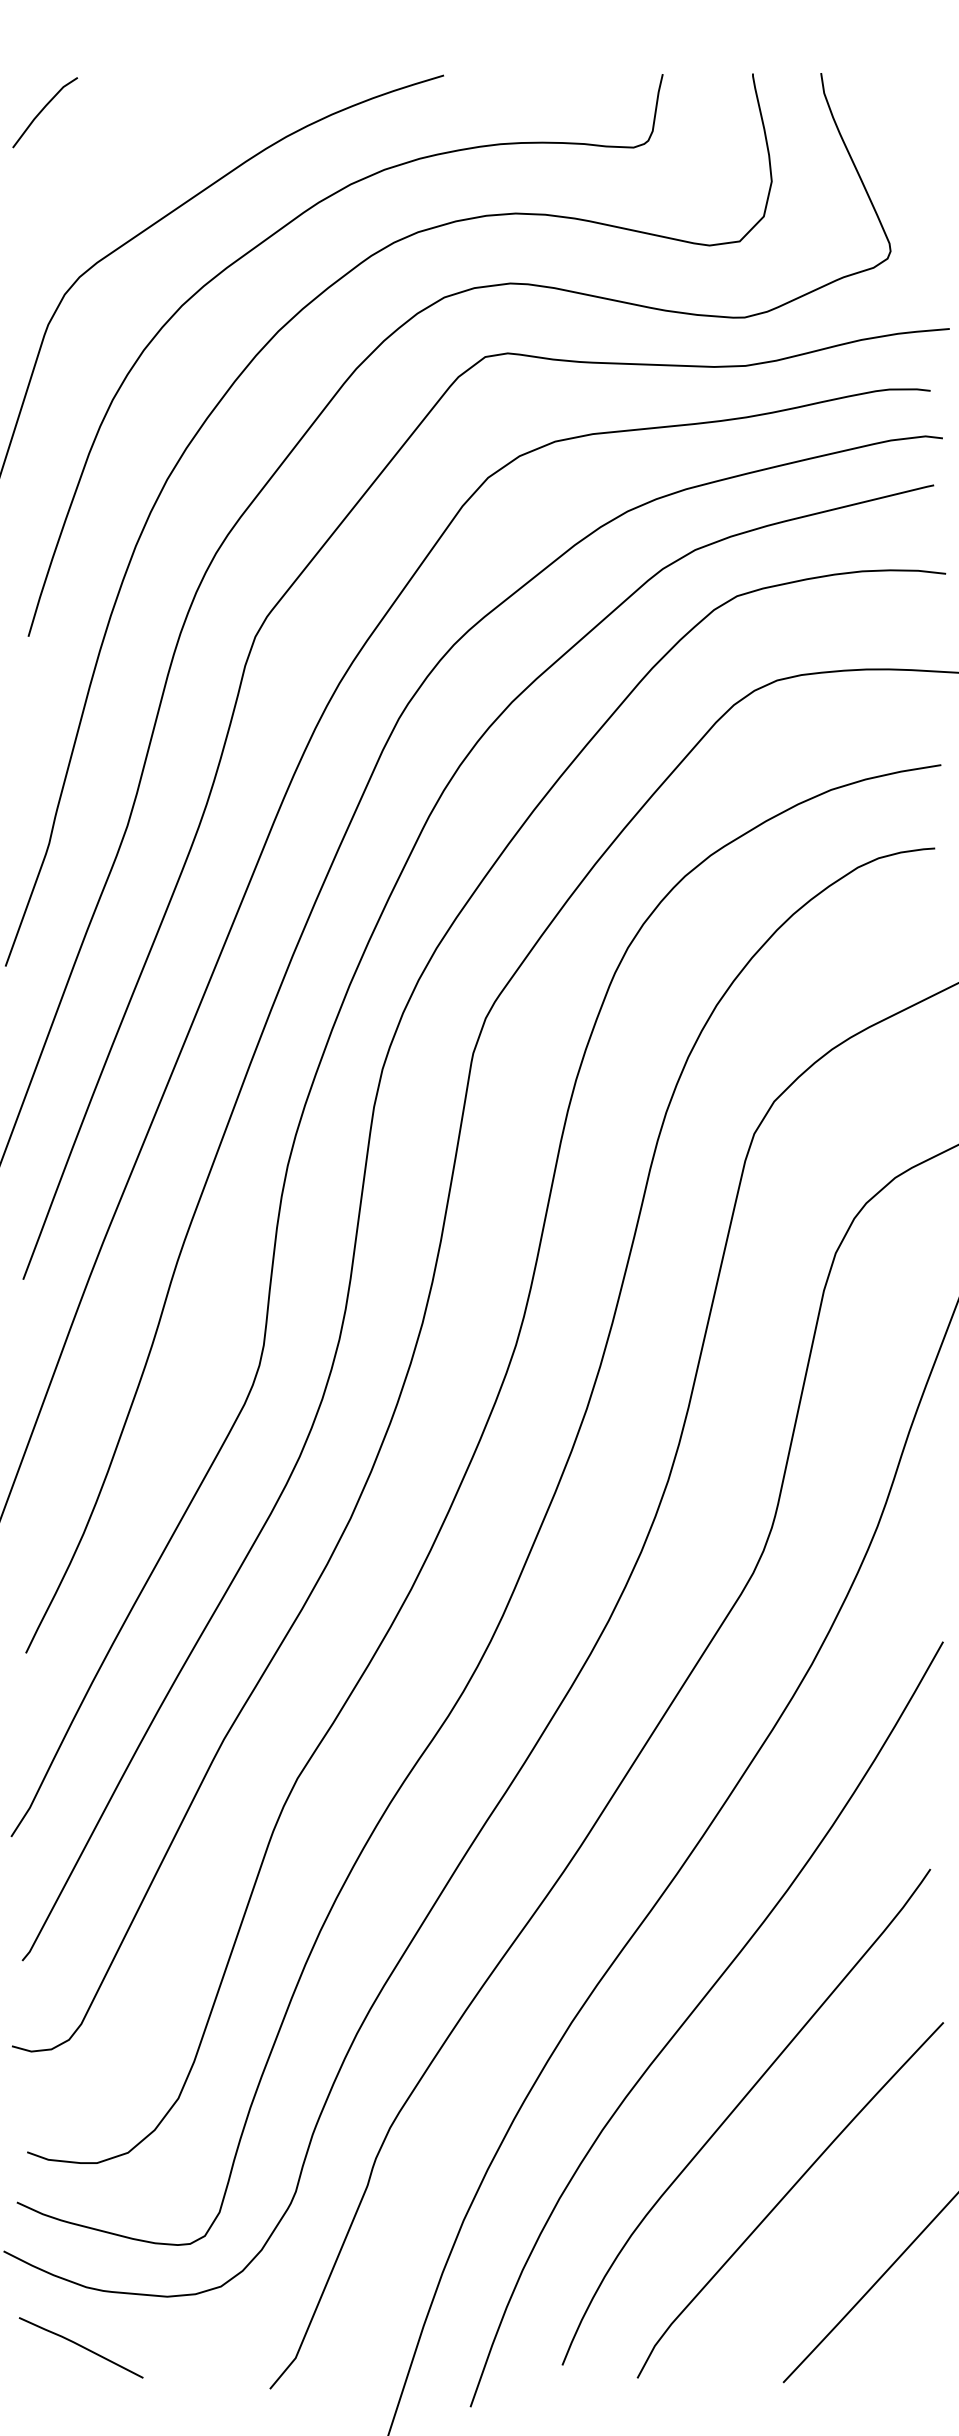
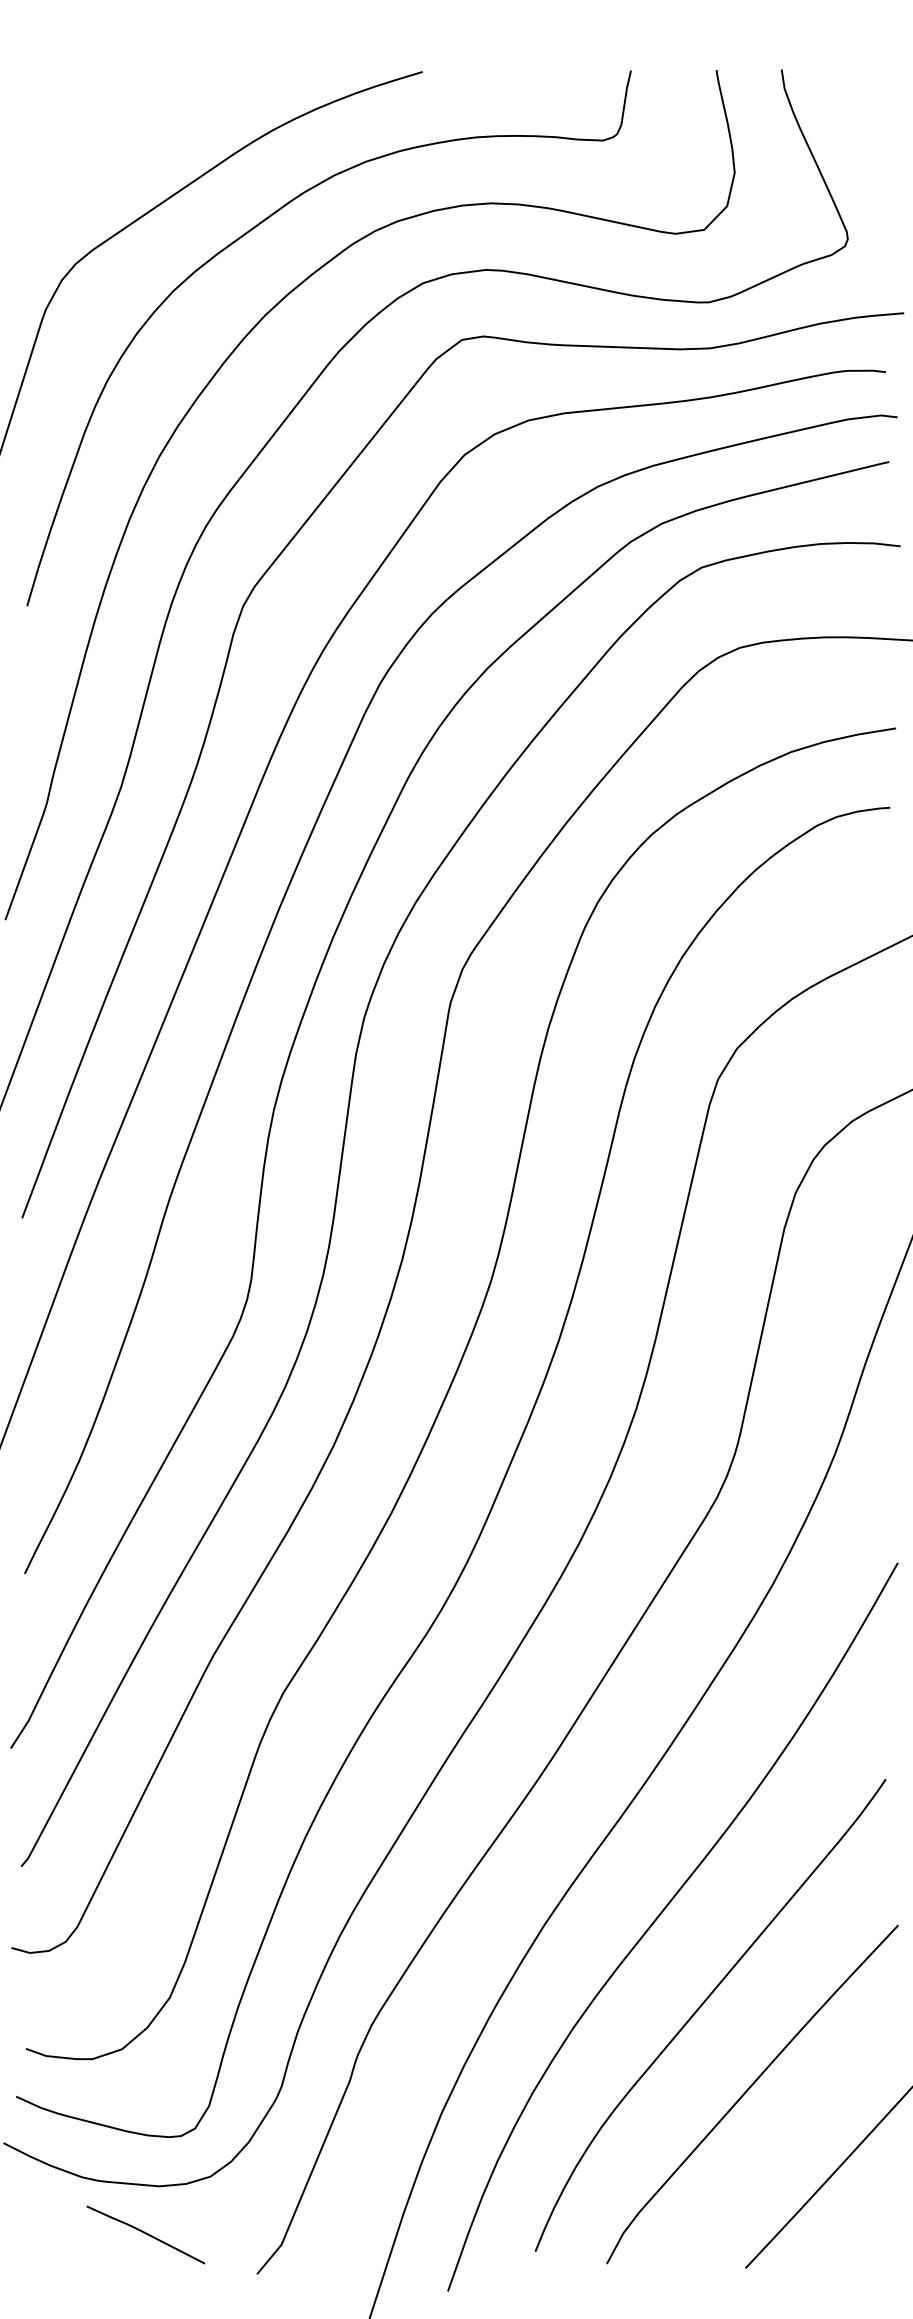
line: (43, 110) -> (41, 105), removed
line: (80, 2346) -> (145, 2233), moved

